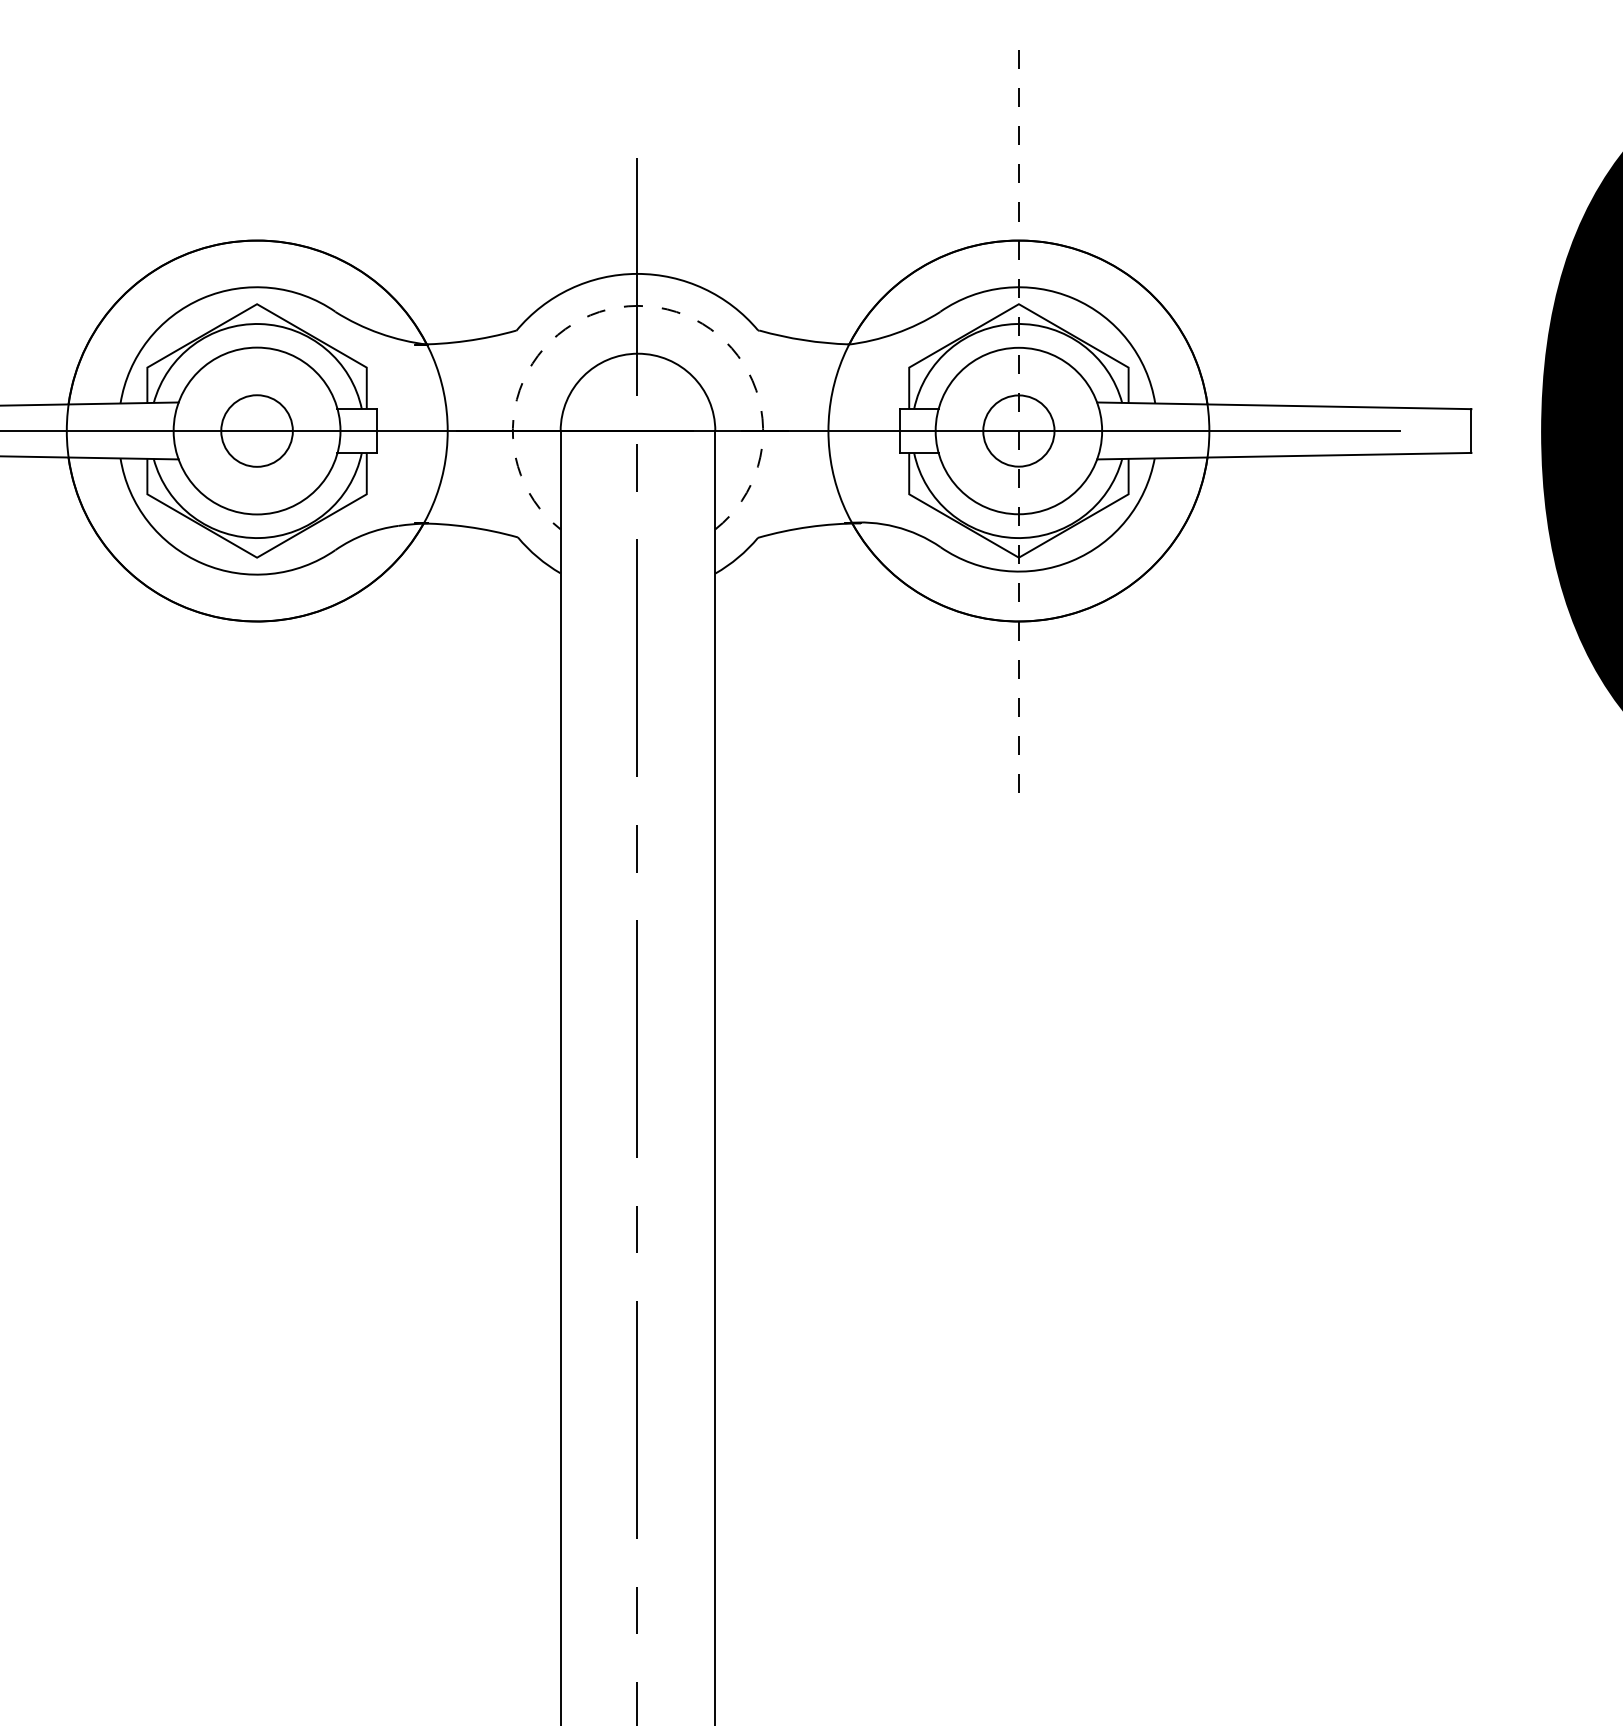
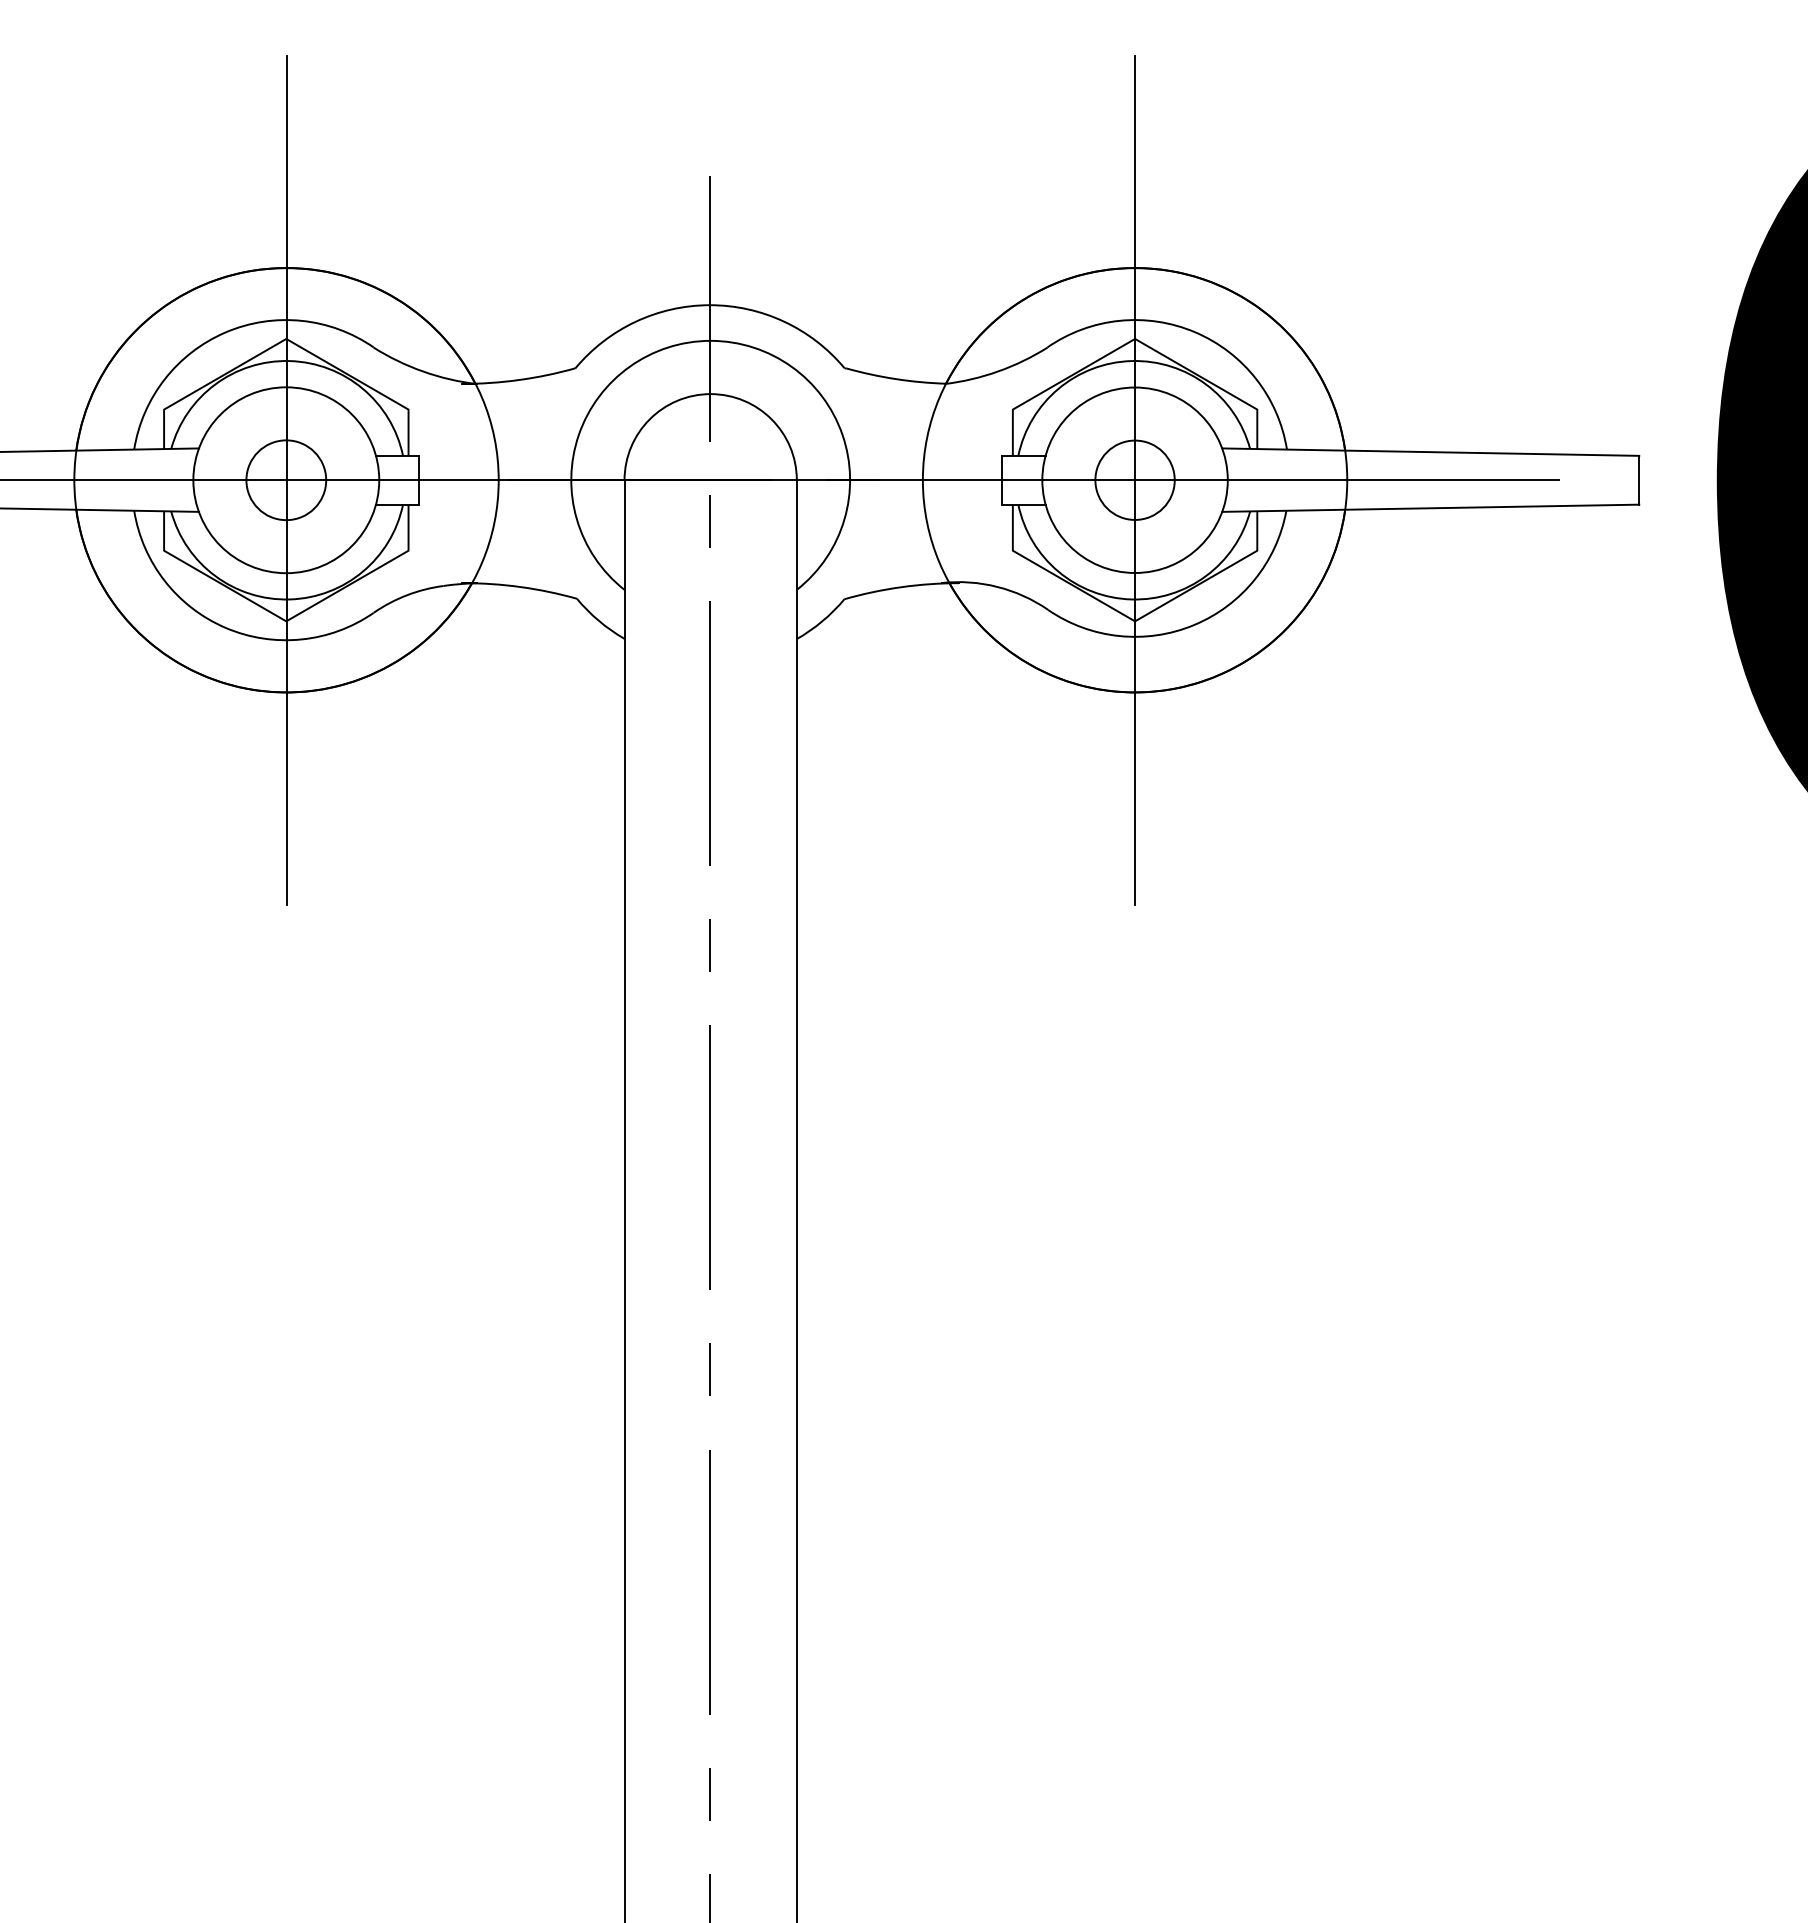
arc: (637, 305) -> (710, 340), dashed -> solid
line: (257, 430) -> (286, 479), added
line: (1018, 431) -> (1134, 480), dashed -> solid

